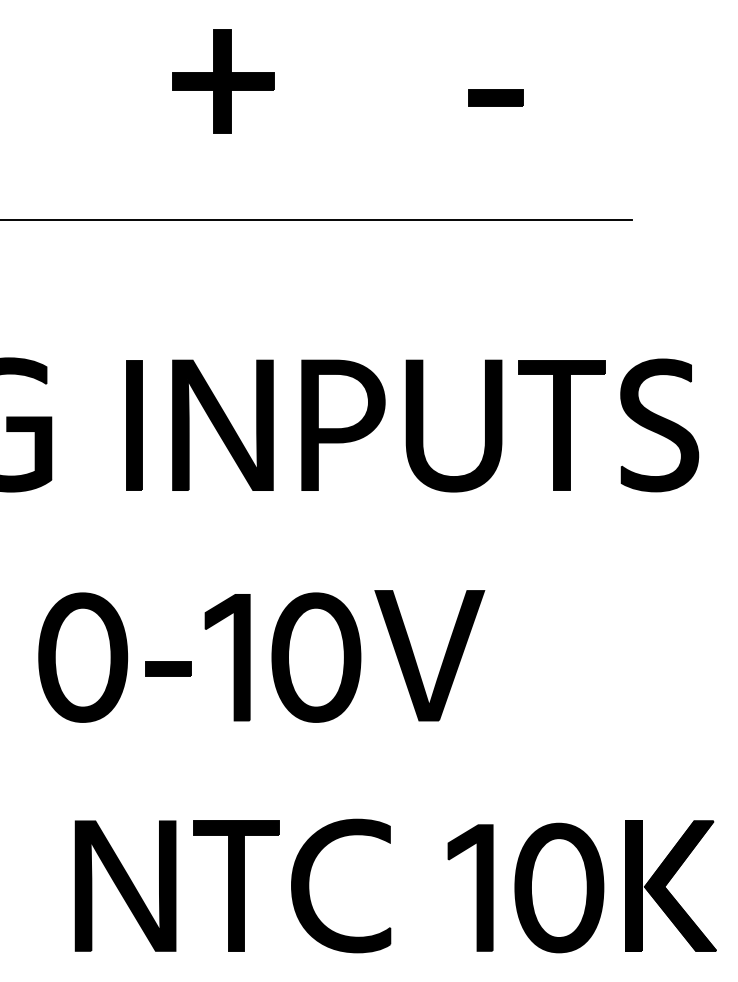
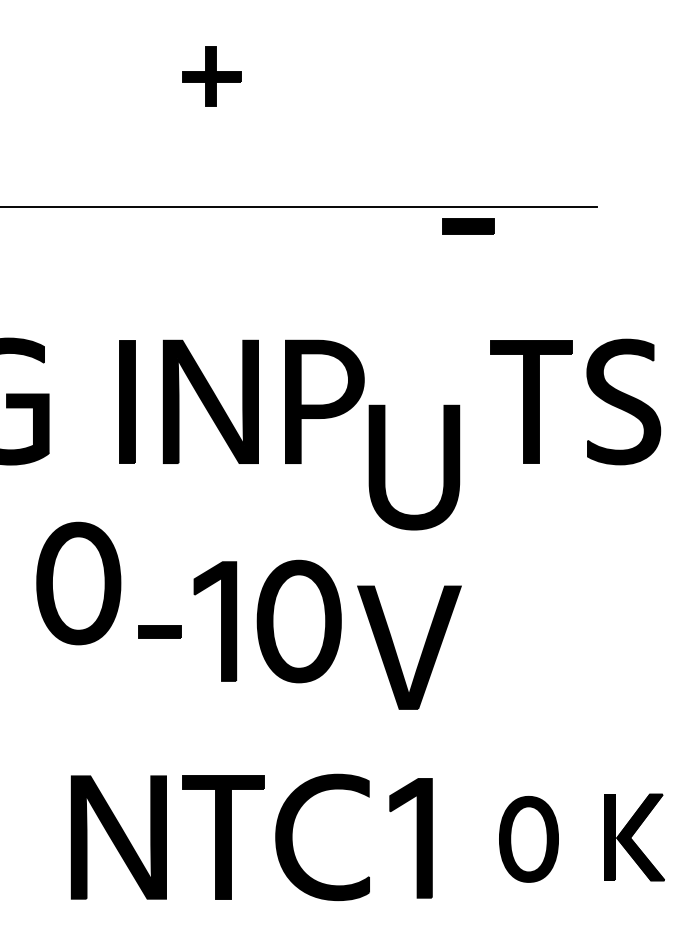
part: (223, 81) -> (211, 76), size x0.6
part: (495, 98) -> (468, 226), moved
part: (423, 425) -> (385, 467), moved
part: (82, 657) -> (78, 583), moved
part: (442, 660) -> (421, 652), moved
part: (671, 886) -> (634, 837), size x0.7
part: (470, 888) -> (410, 838), moved
part: (558, 888) -> (528, 839), size x0.7

